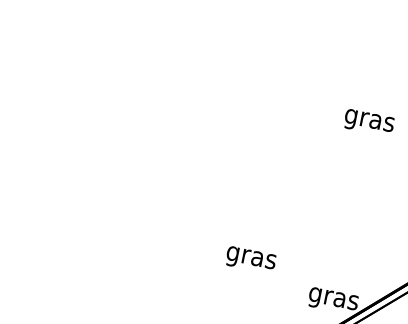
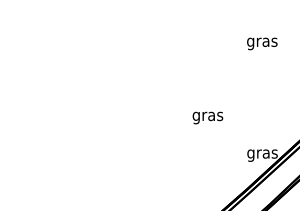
text: (250, 259) -> (207, 117), moved

